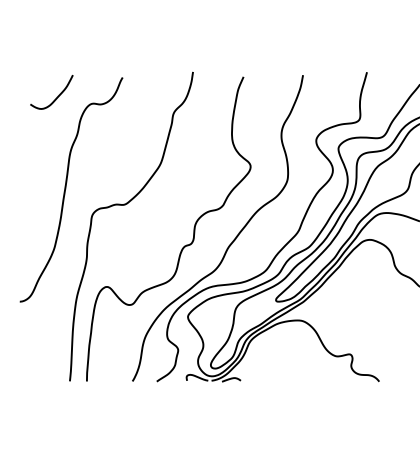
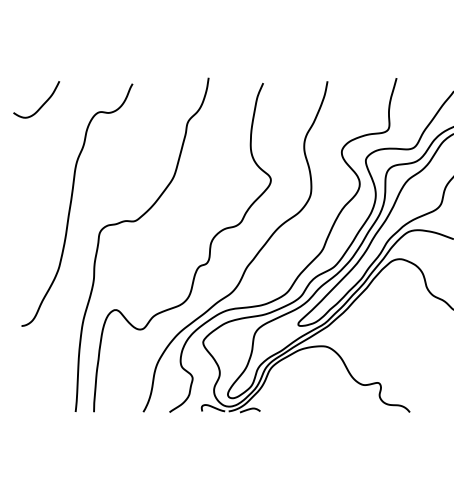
curve: (56, 97) -> (41, 105), moved

